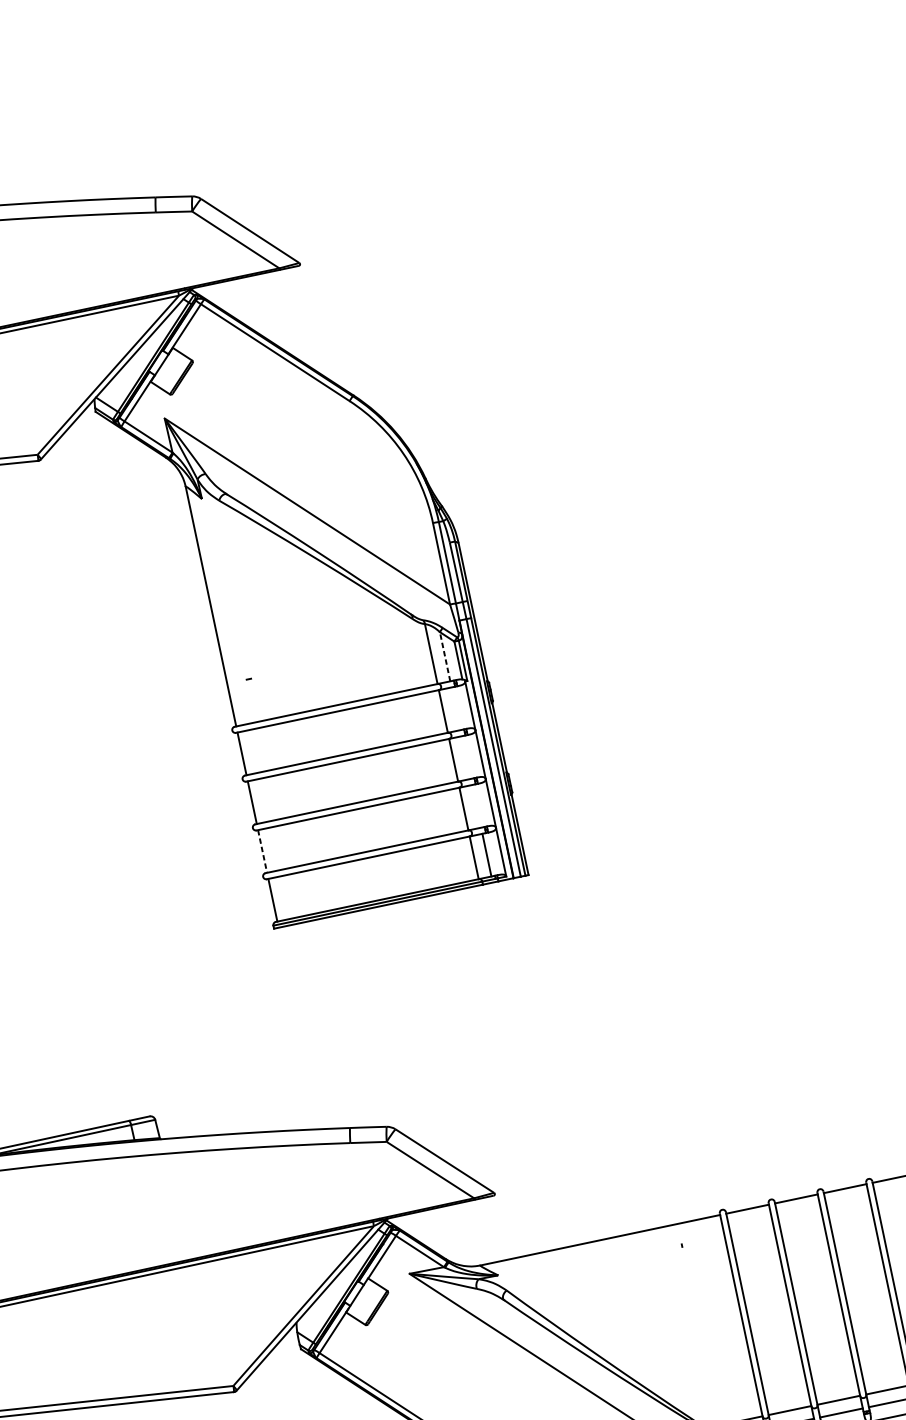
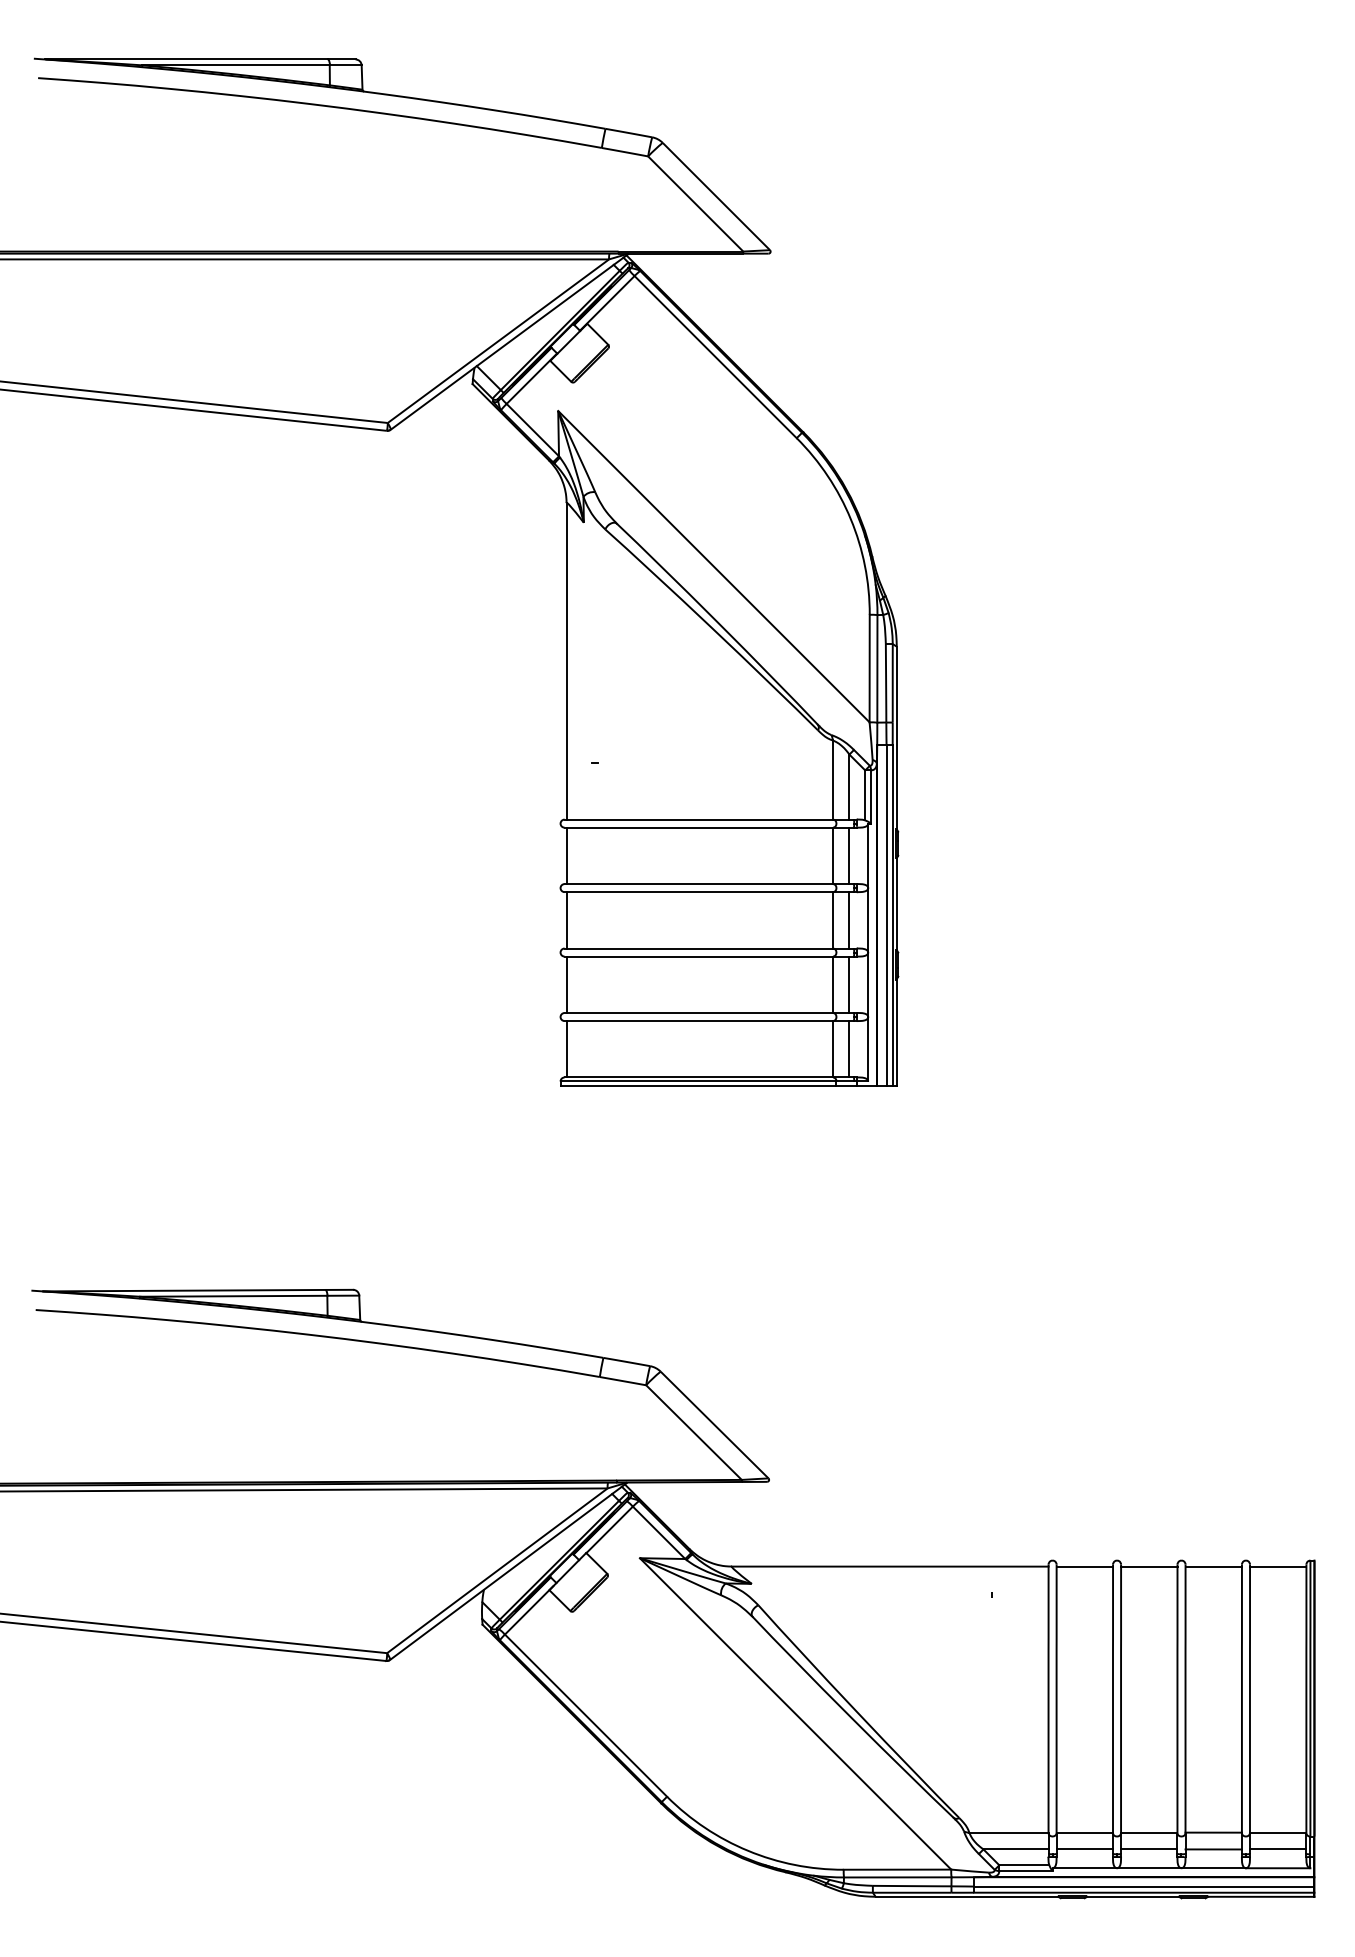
line: (445, 657) -> (849, 787), dashed -> solid
line: (456, 708) -> (849, 855), added
line: (466, 757) -> (849, 920), added
line: (476, 806) -> (849, 984), added
line: (262, 852) -> (566, 985), dashed -> solid

